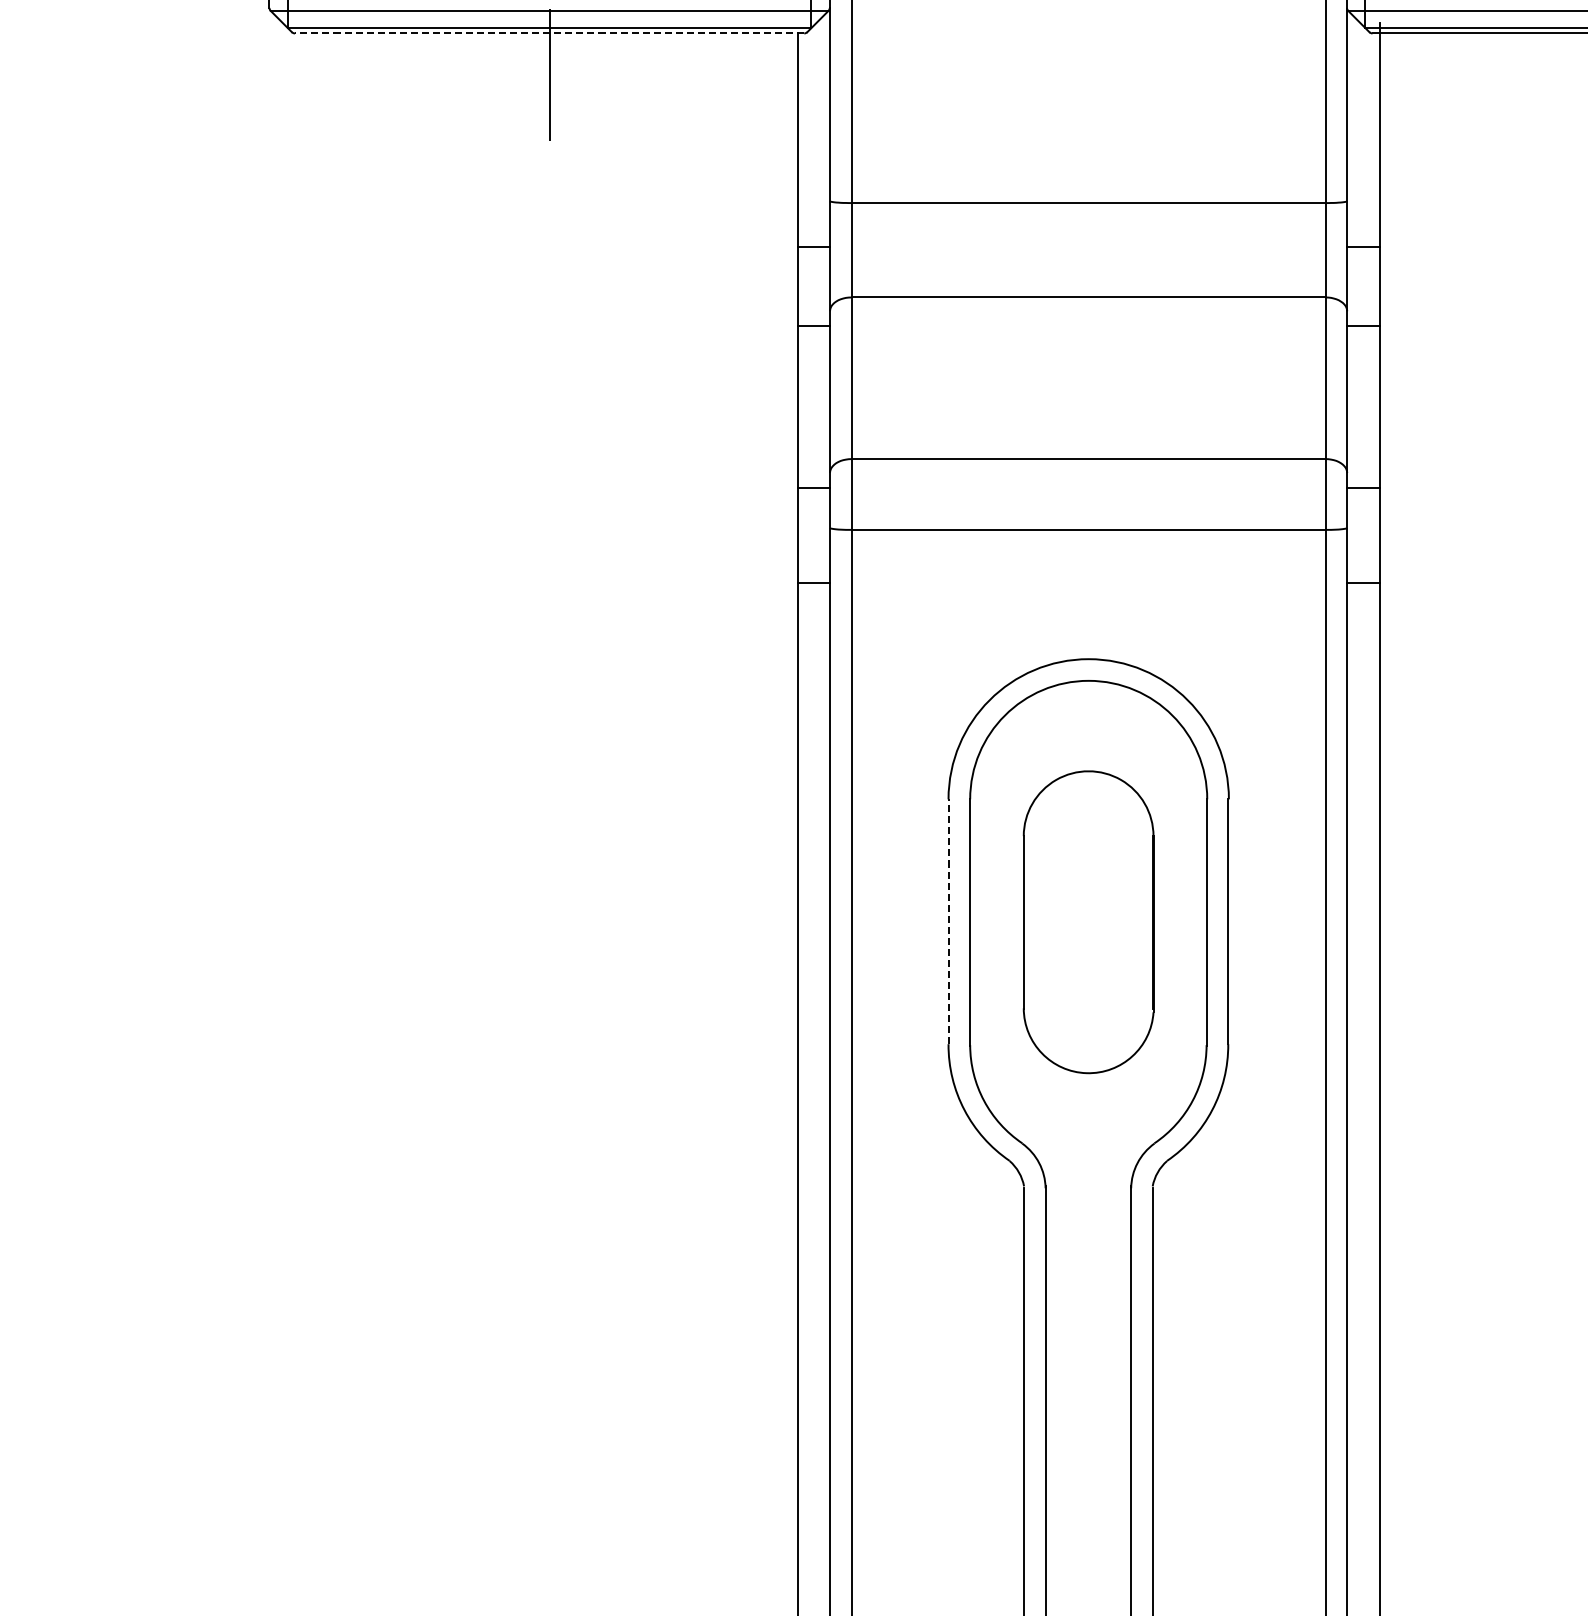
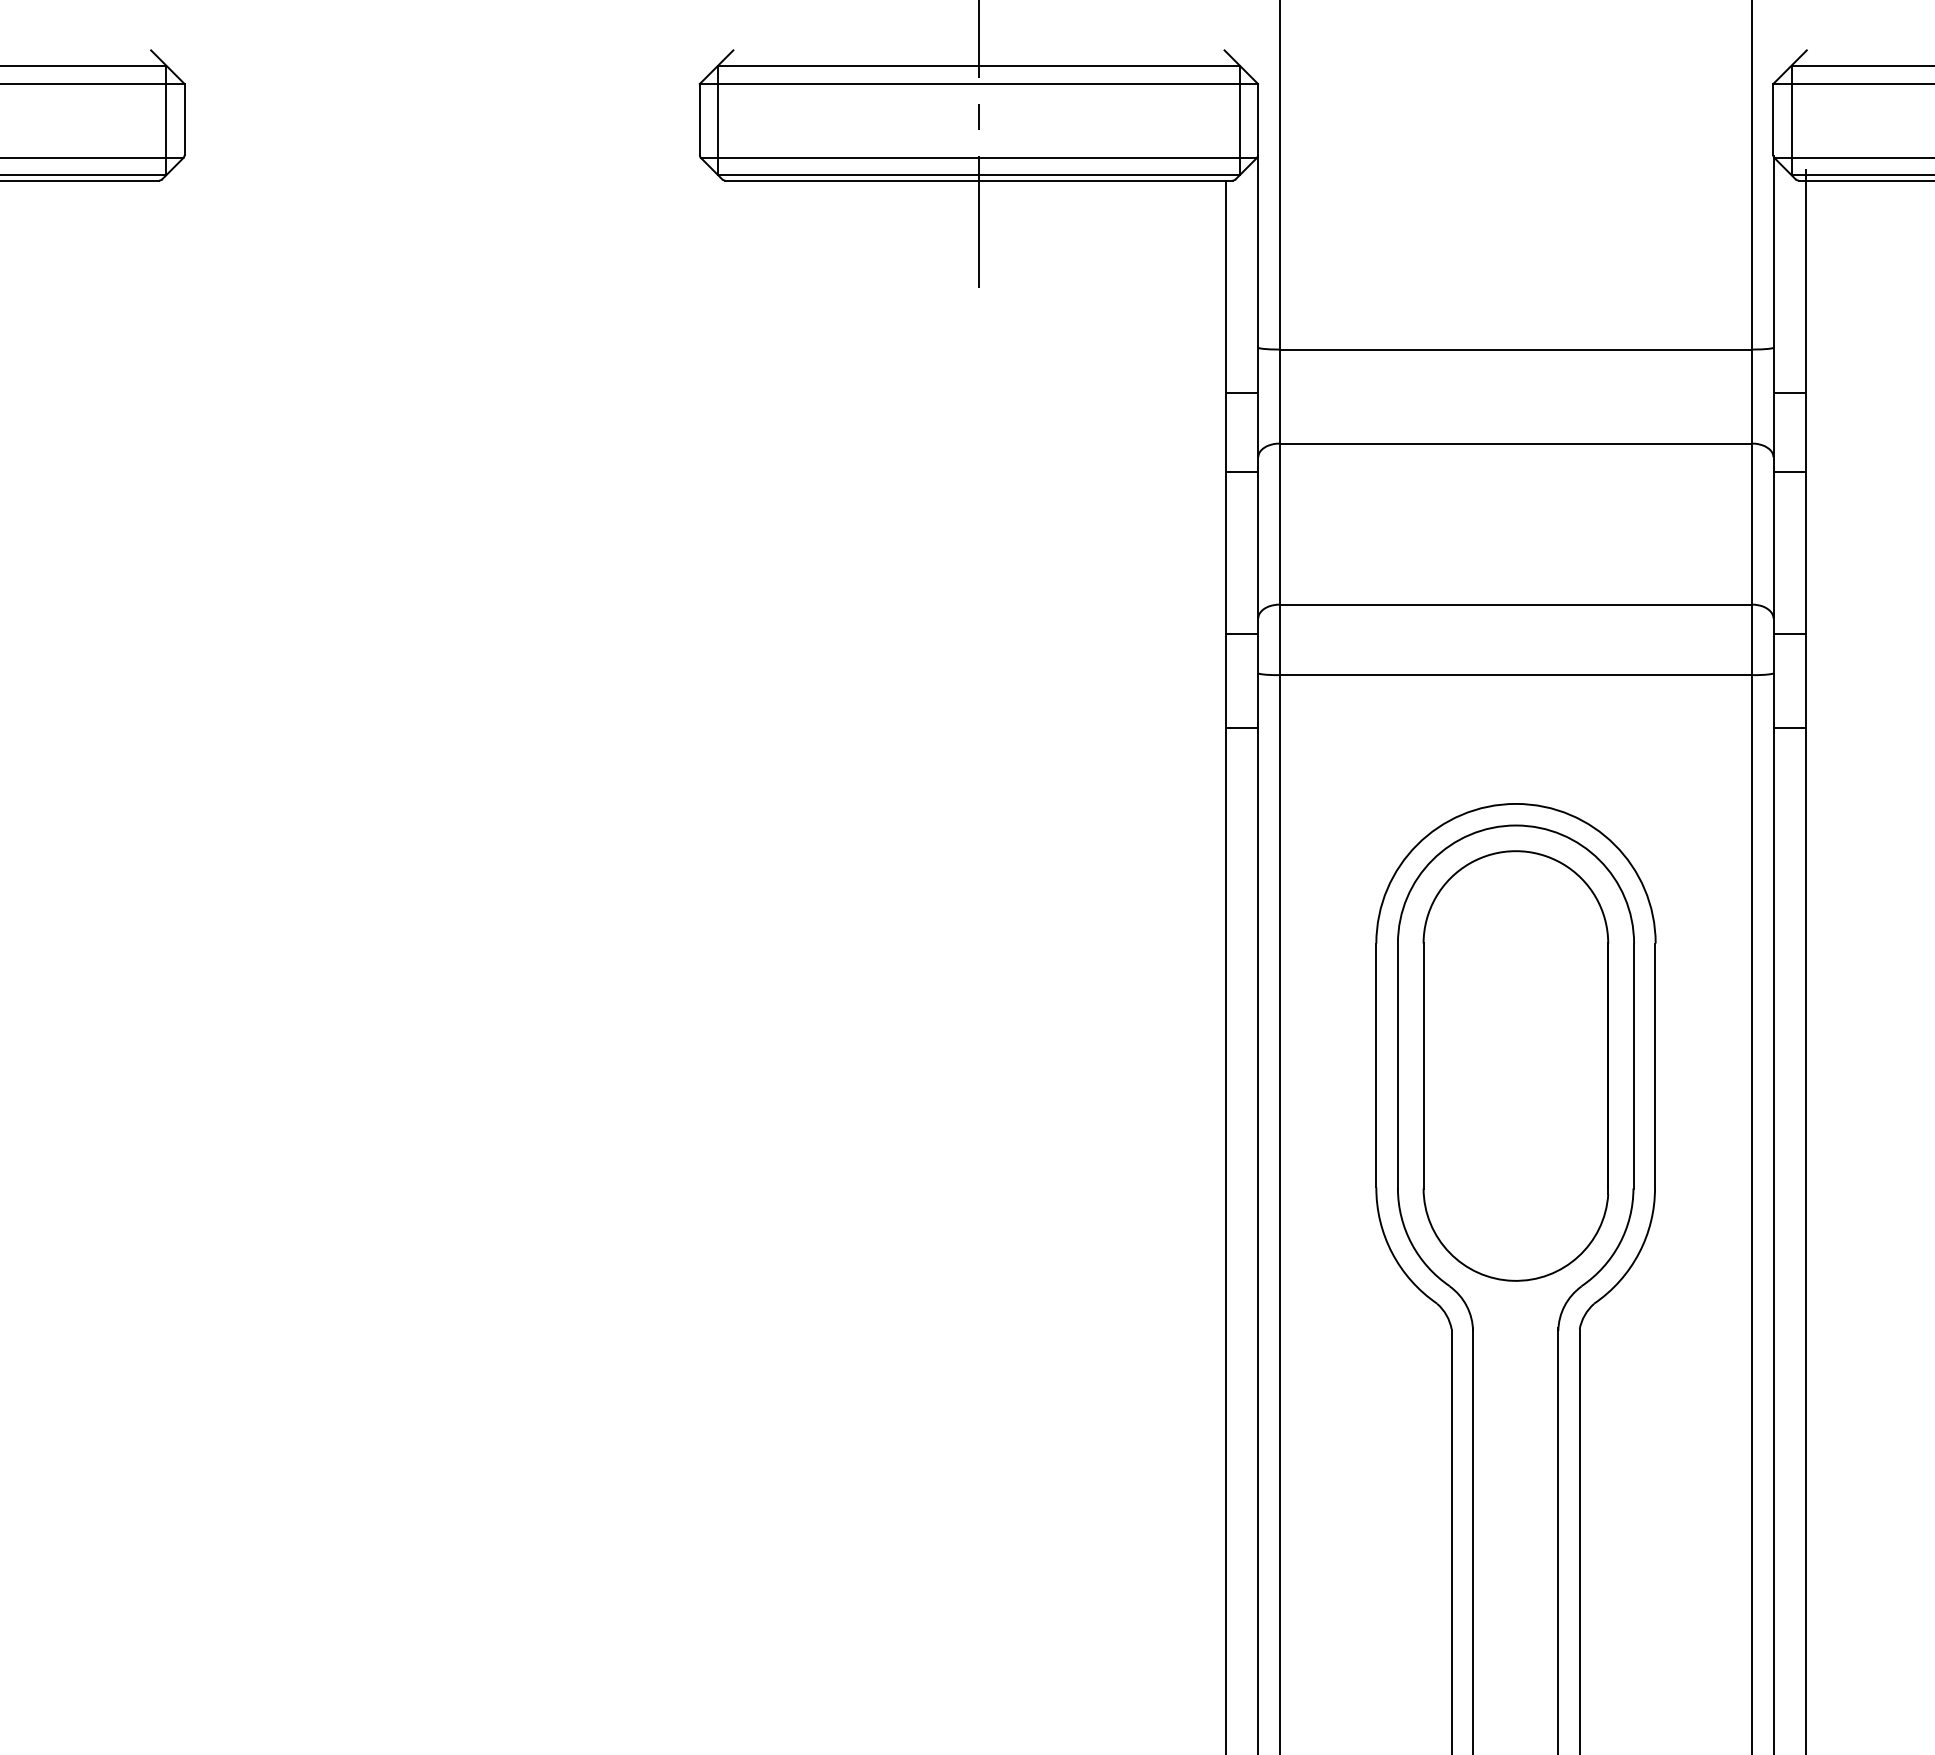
line: (549, 33) -> (978, 180), dashed -> solid
line: (948, 921) -> (1376, 1065), dashed -> solid
part: (1088, 921) -> (1515, 1065), size x1.43

